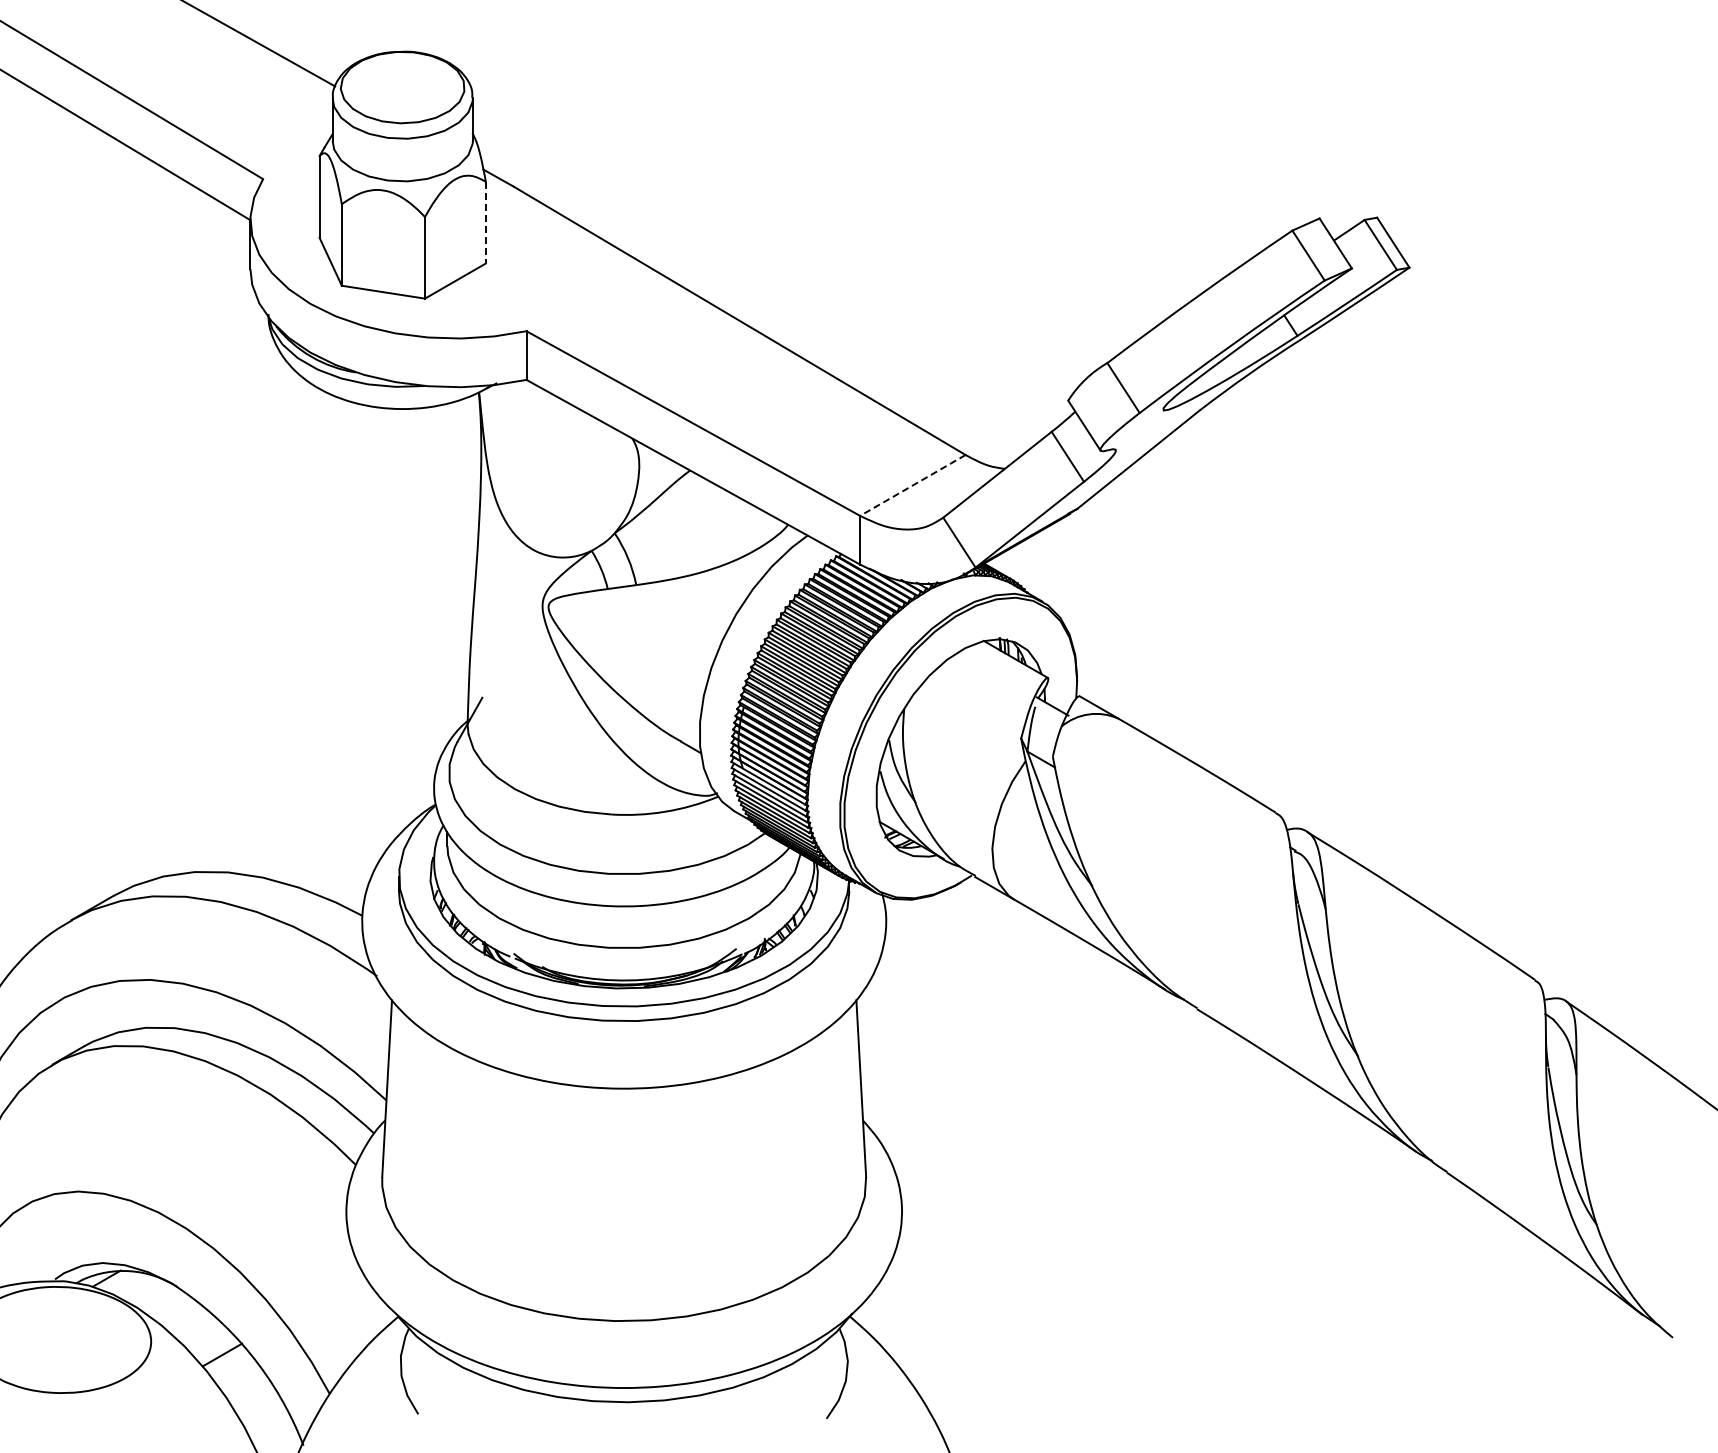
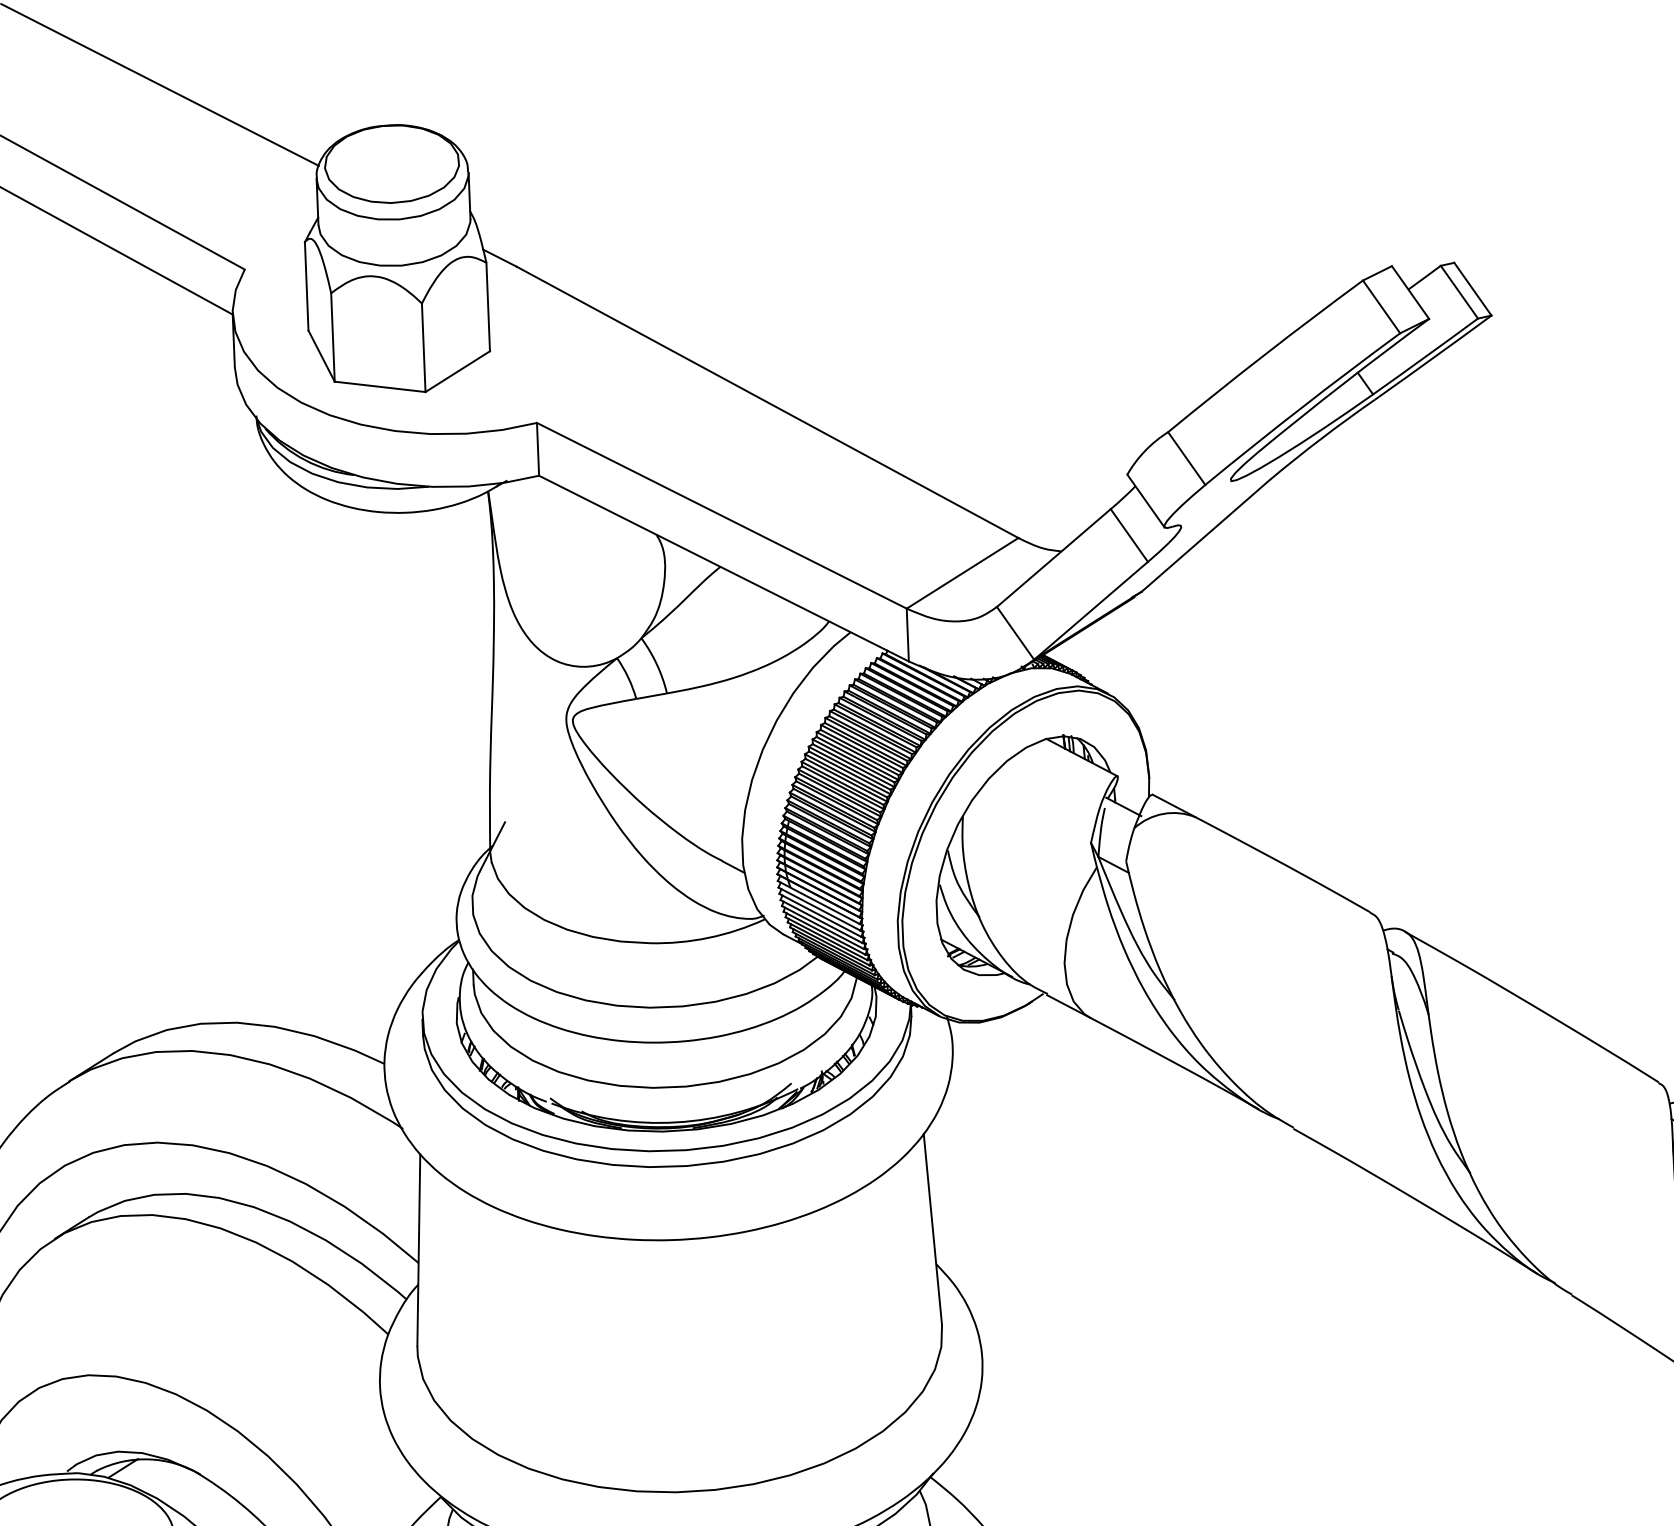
line: (485, 222) -> (487, 306), dashed -> solid
line: (912, 485) -> (962, 573), dashed -> solid

